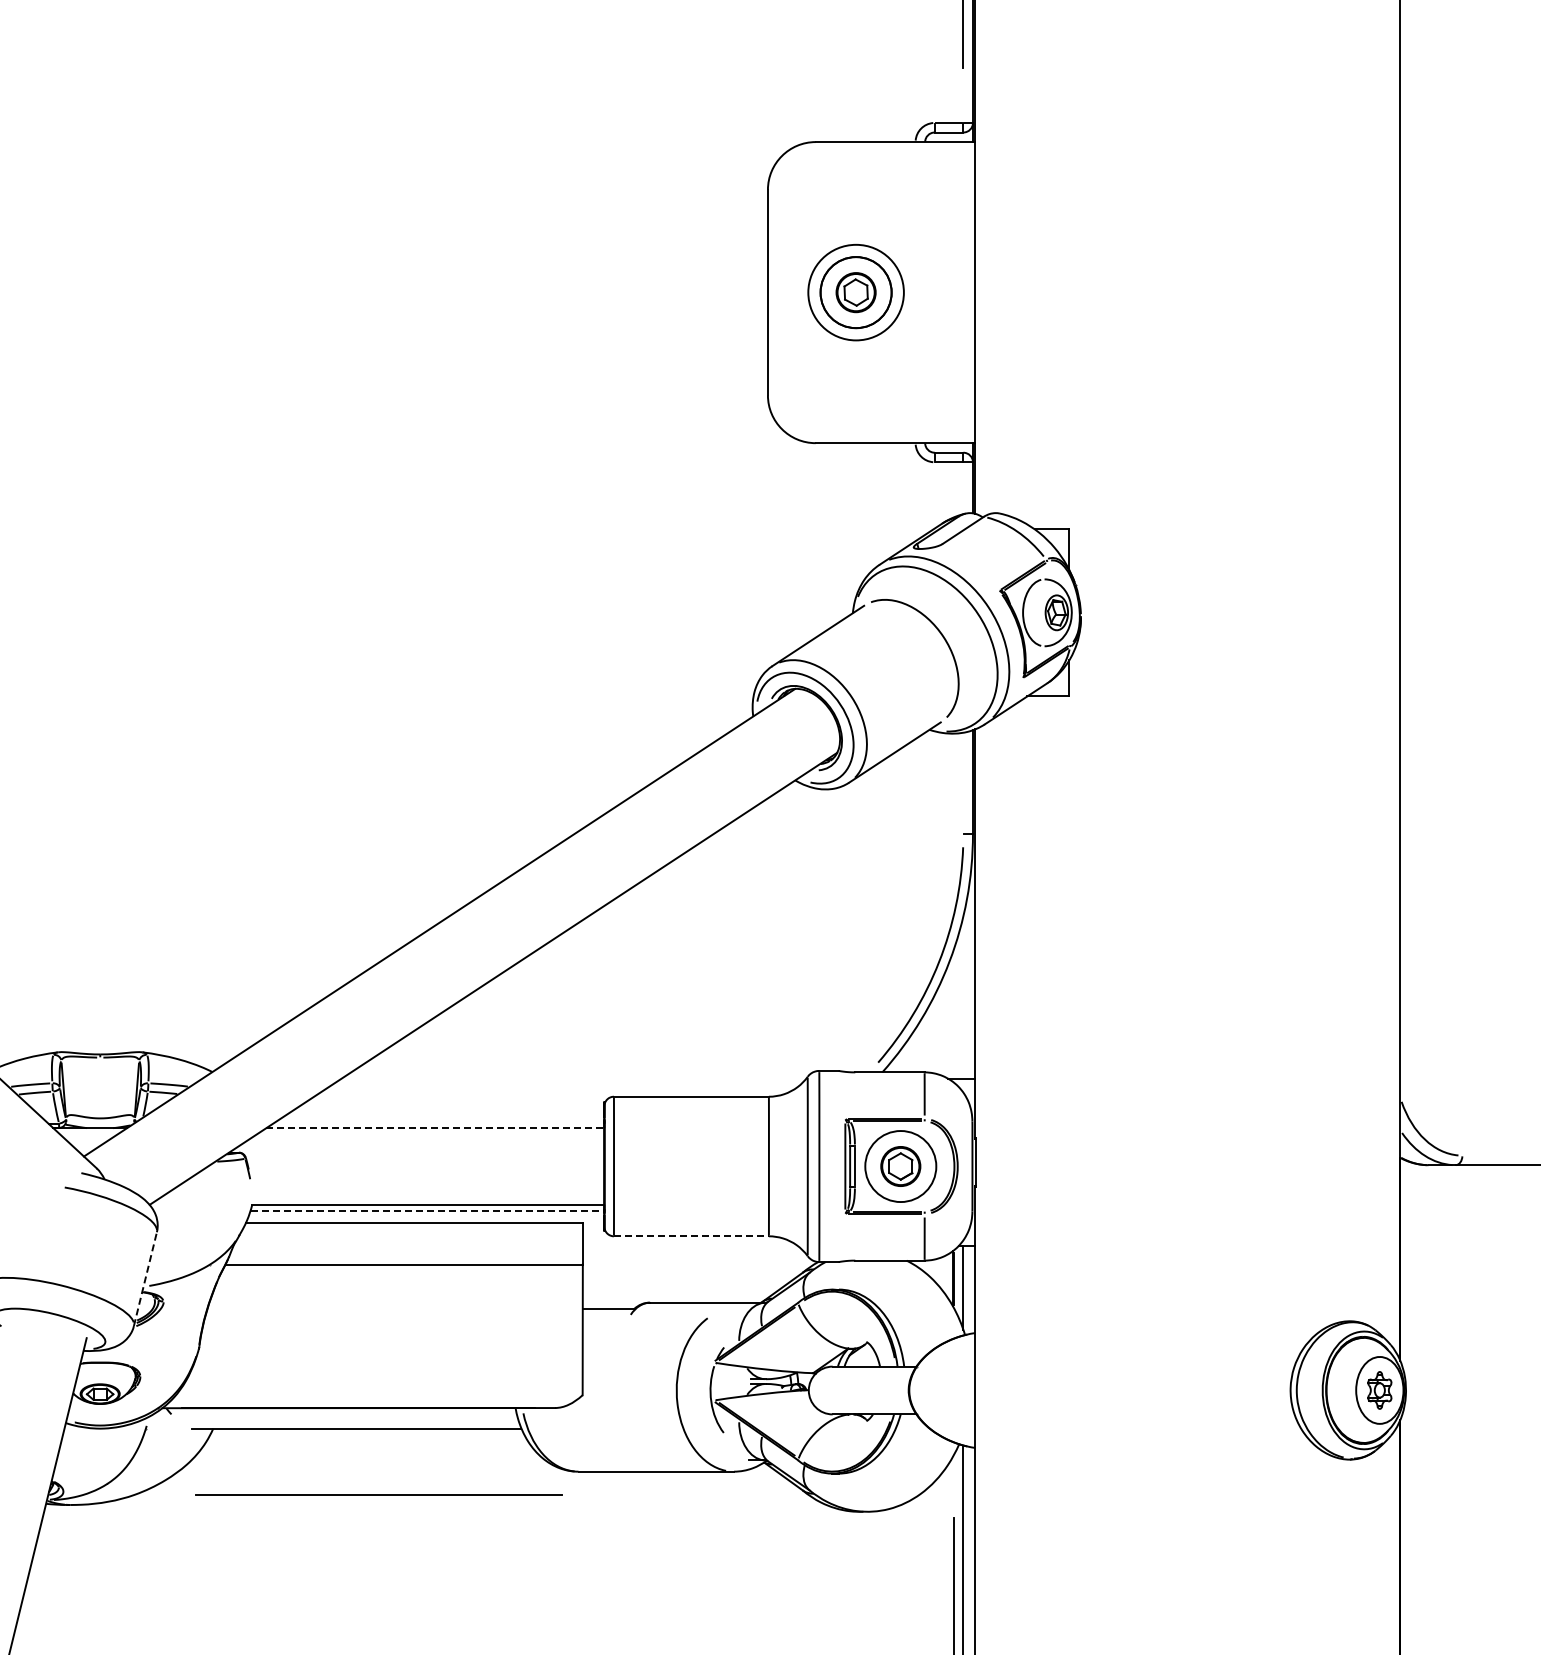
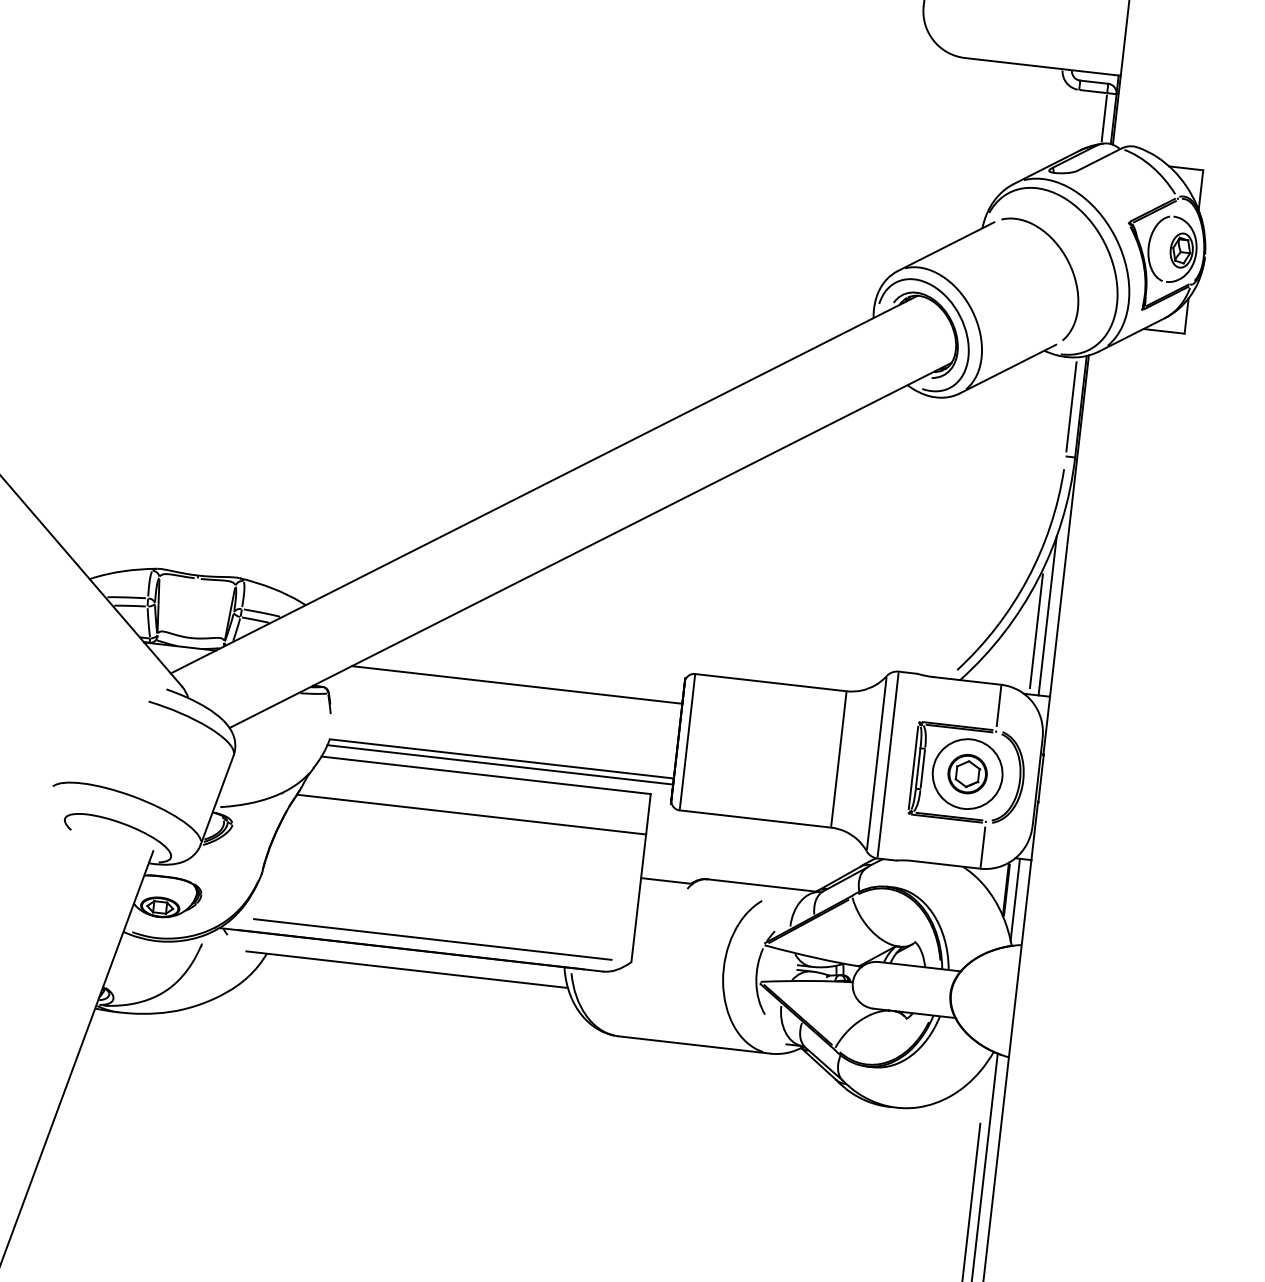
line: (963, 487) -> (1104, 117), added
line: (963, 783) -> (1071, 406), added
line: (963, 997) -> (1047, 615), added
line: (953, 1014) -> (1036, 631), added
line: (435, 1128) -> (517, 685), dashed -> solid
line: (427, 1210) -> (500, 764), dashed -> solid
line: (691, 1236) -> (755, 819), dashed -> solid
line: (145, 1278) -> (217, 799), dashed -> solid
line: (378, 1494) -> (432, 938), moved

